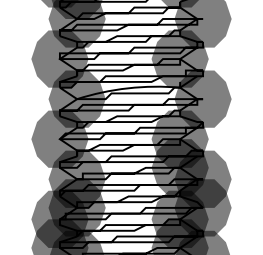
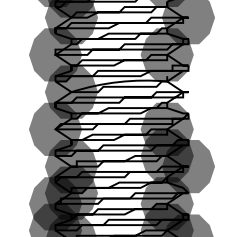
fill: (203, 98) -> (188, 91), removed
fill: (203, 207) -> (188, 192), removed

